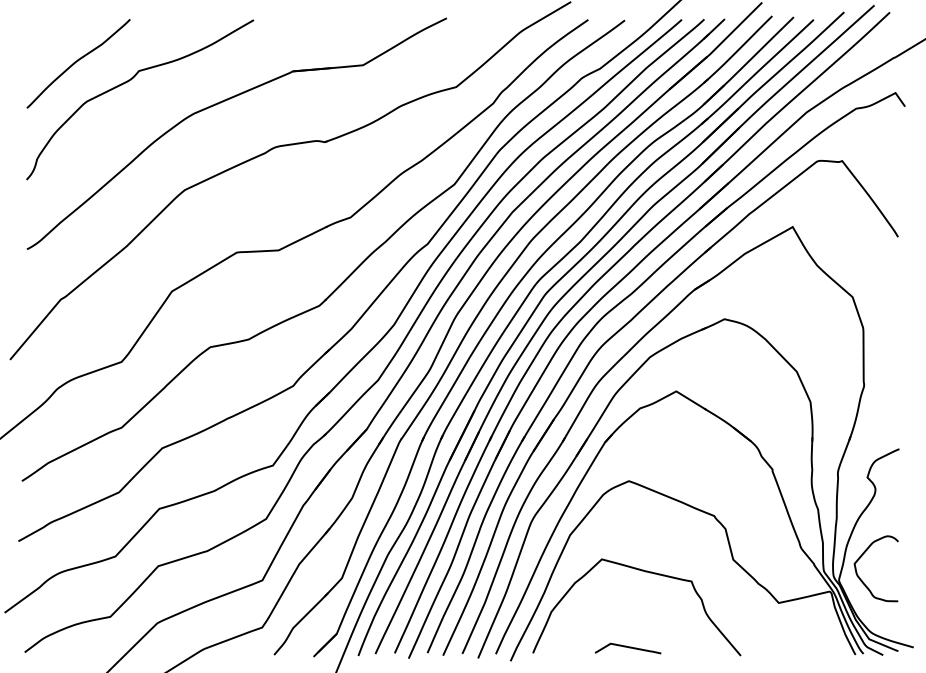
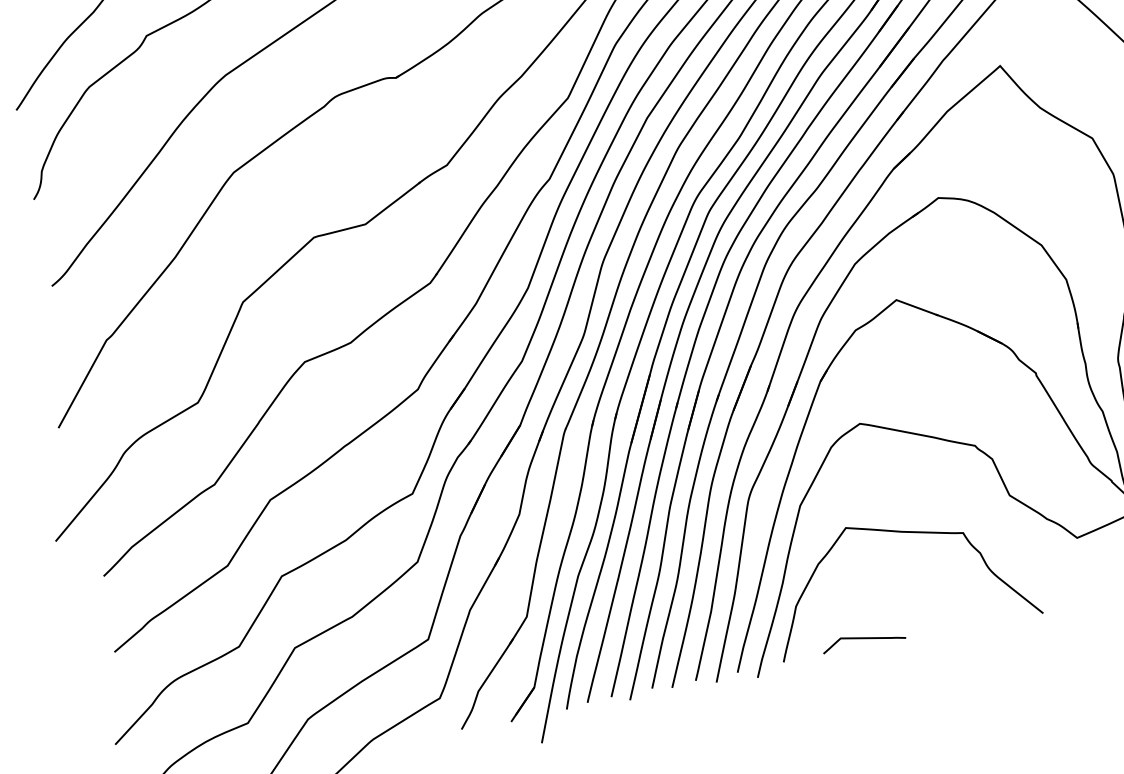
curve: (627, 647) -> (862, 638), moved

